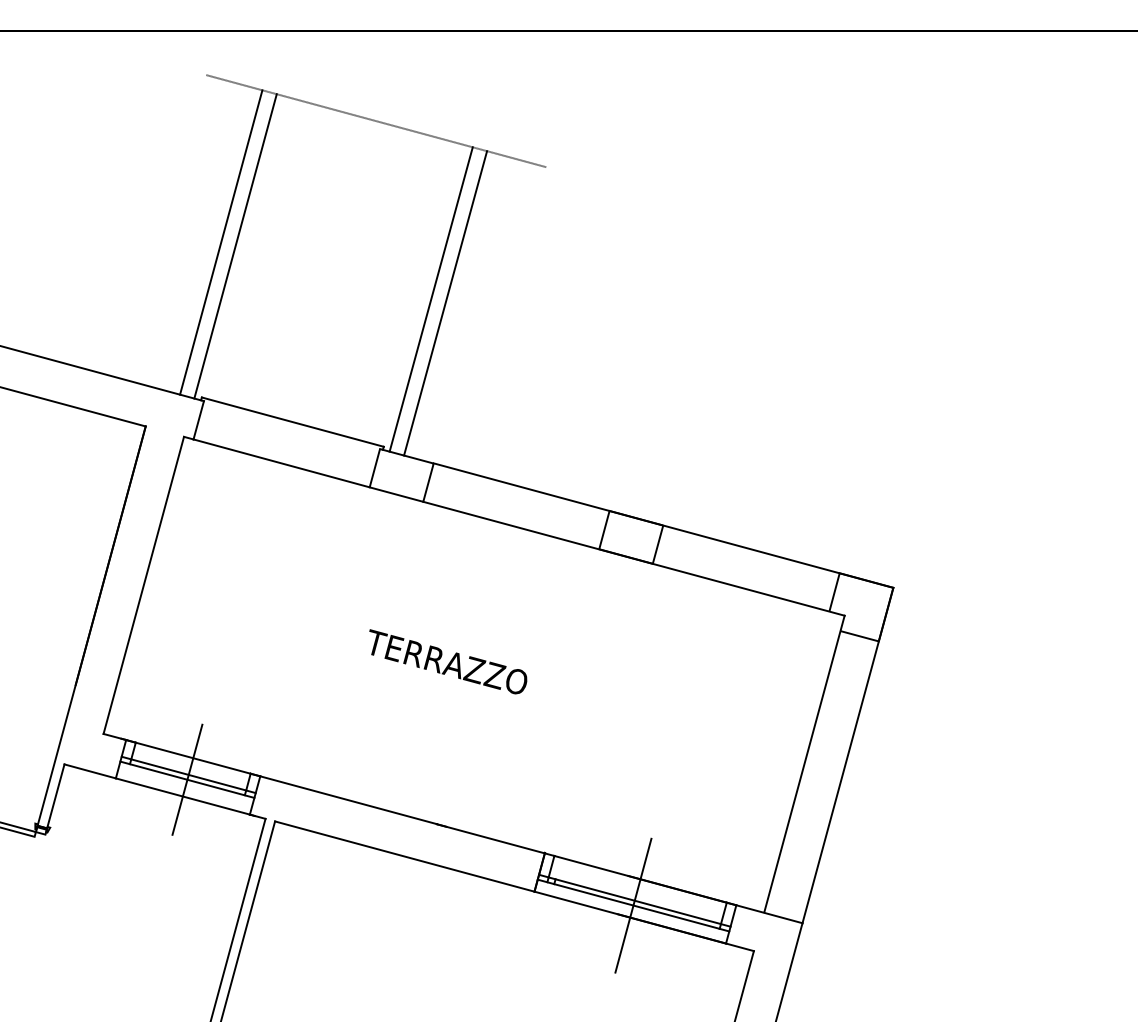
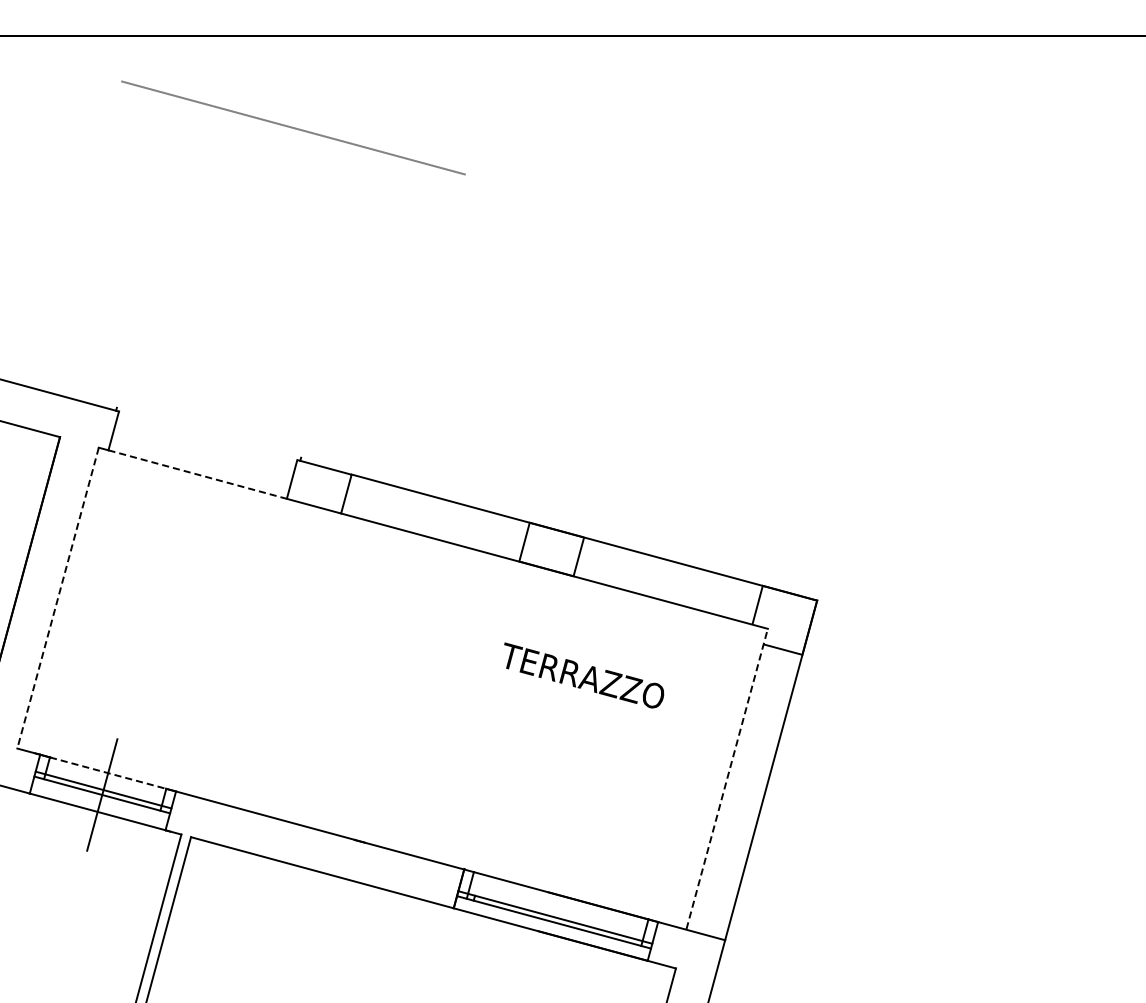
line: (221, 242) -> (136, 250), removed
line: (235, 246) -> (150, 254), removed
line: (430, 299) -> (348, 308), removed
line: (445, 303) -> (363, 312), removed
line: (292, 421) -> (208, 432), removed
line: (282, 463) -> (198, 474), solid -> dashed
line: (143, 585) -> (57, 598), solid -> dashed
text: (448, 661) -> (584, 675), moved
line: (193, 758) -> (108, 773), solid -> dashed
line: (804, 764) -> (727, 779), solid -> dashed
line: (633, 905) -> (554, 922), removed

